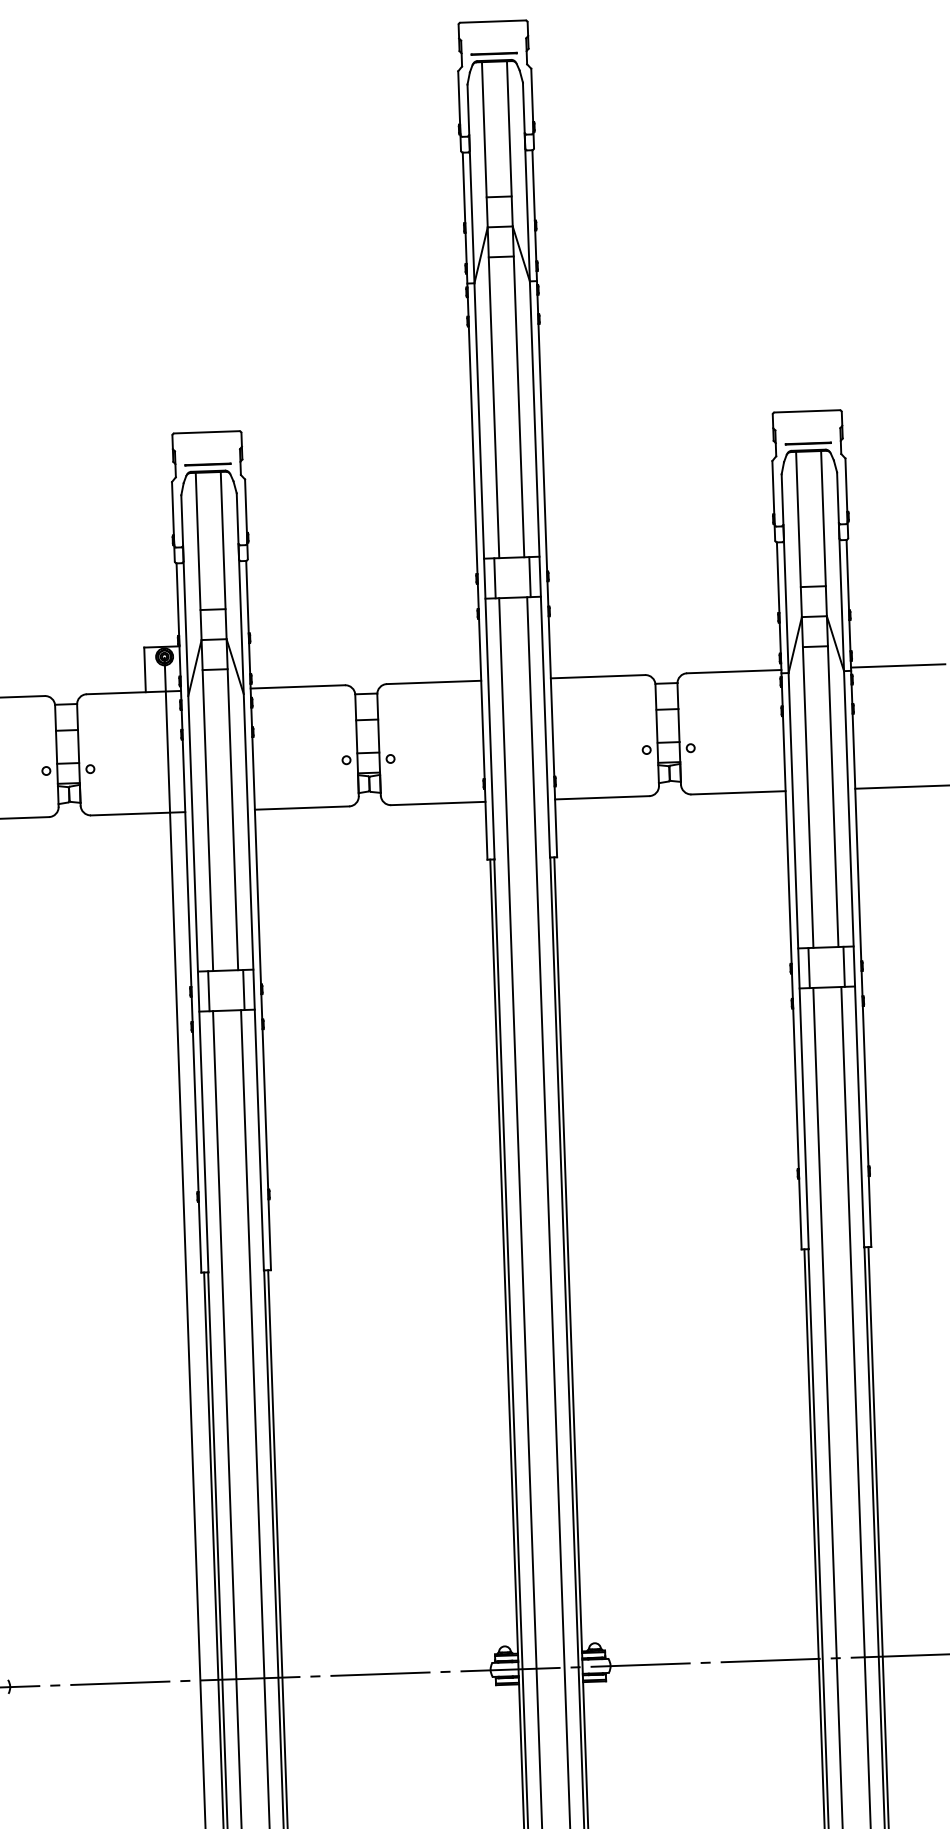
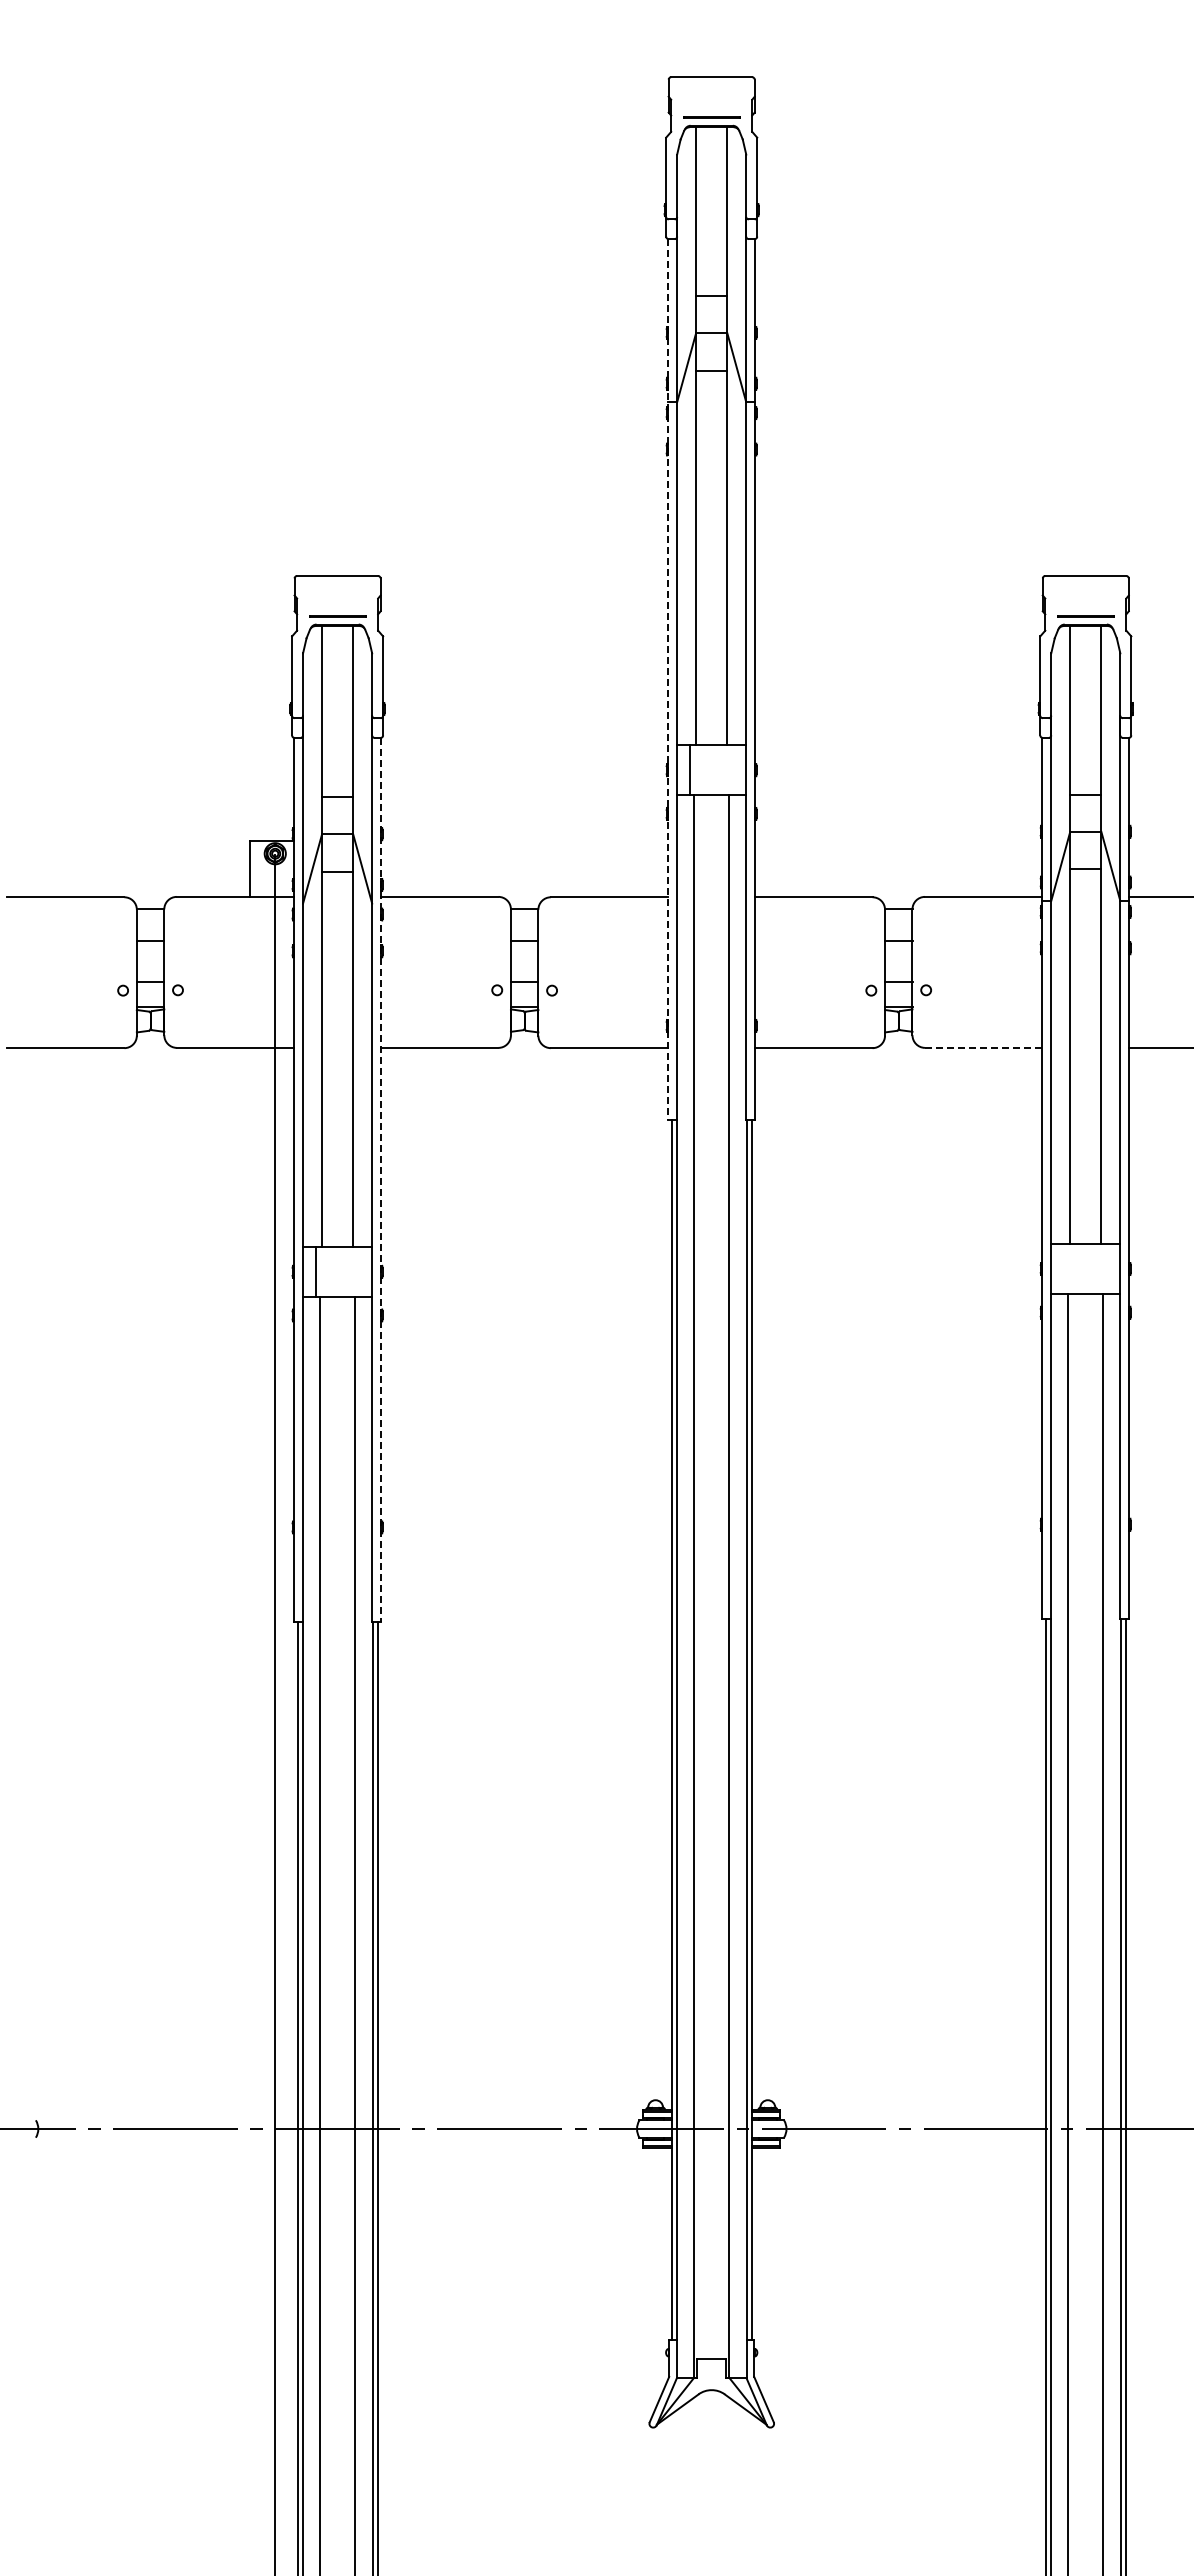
line: (475, 506) -> (668, 679), solid -> dashed
line: (529, 577) -> (733, 770), removed
line: (738, 792) -> (983, 1047), solid -> dashed
line: (258, 915) -> (381, 1179), solid -> dashed
line: (844, 967) -> (1107, 1269), removed
line: (808, 968) -> (1063, 1269), removed
line: (243, 989) -> (359, 1271), removed

